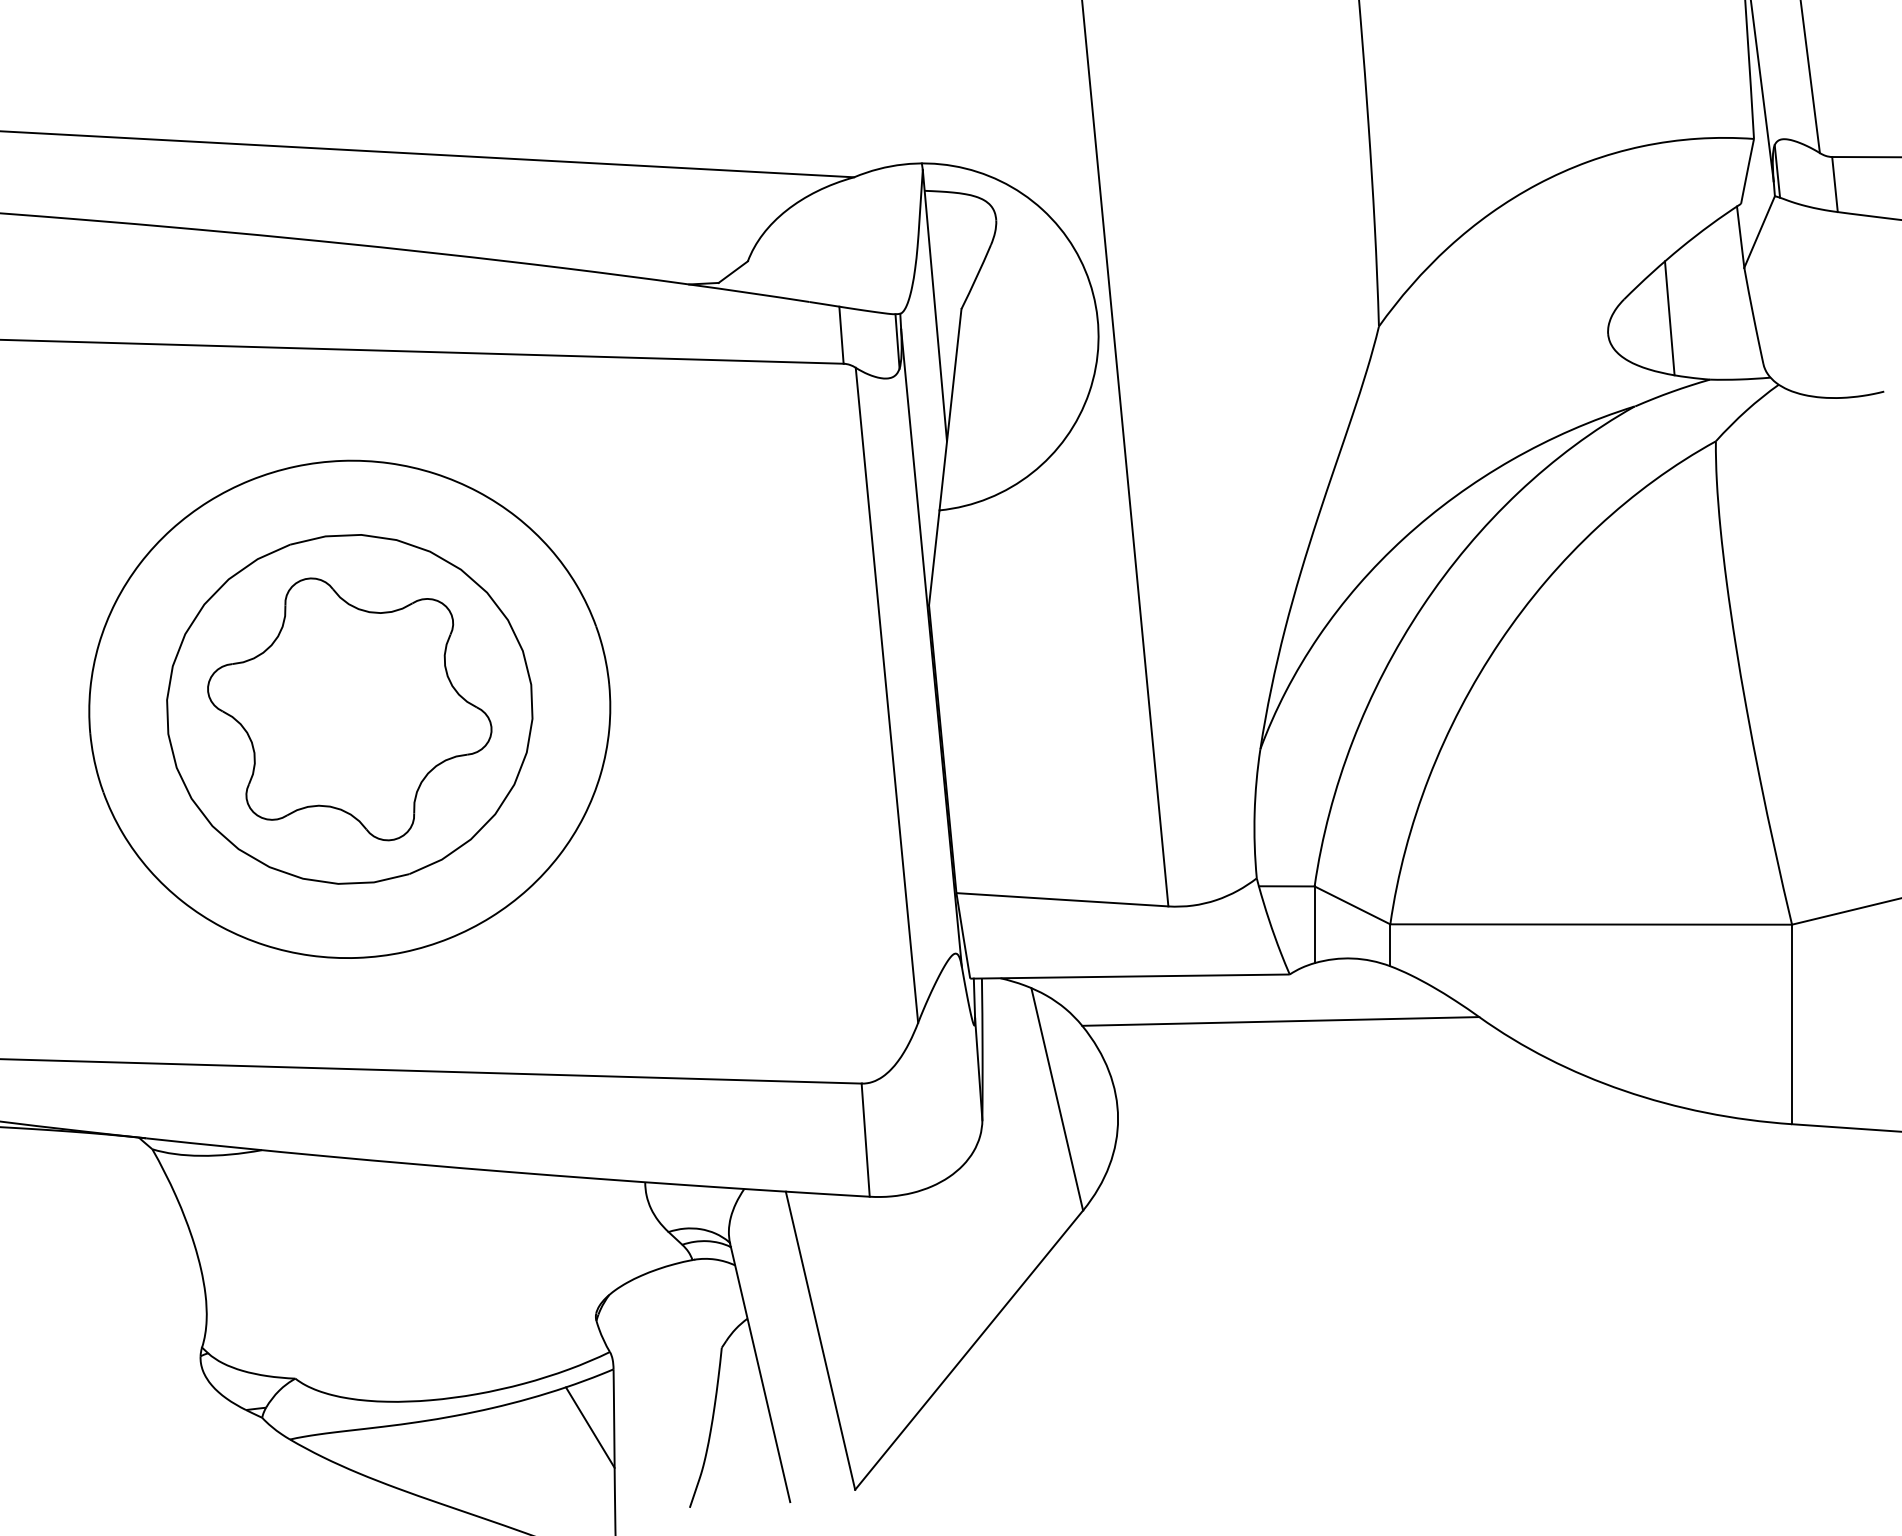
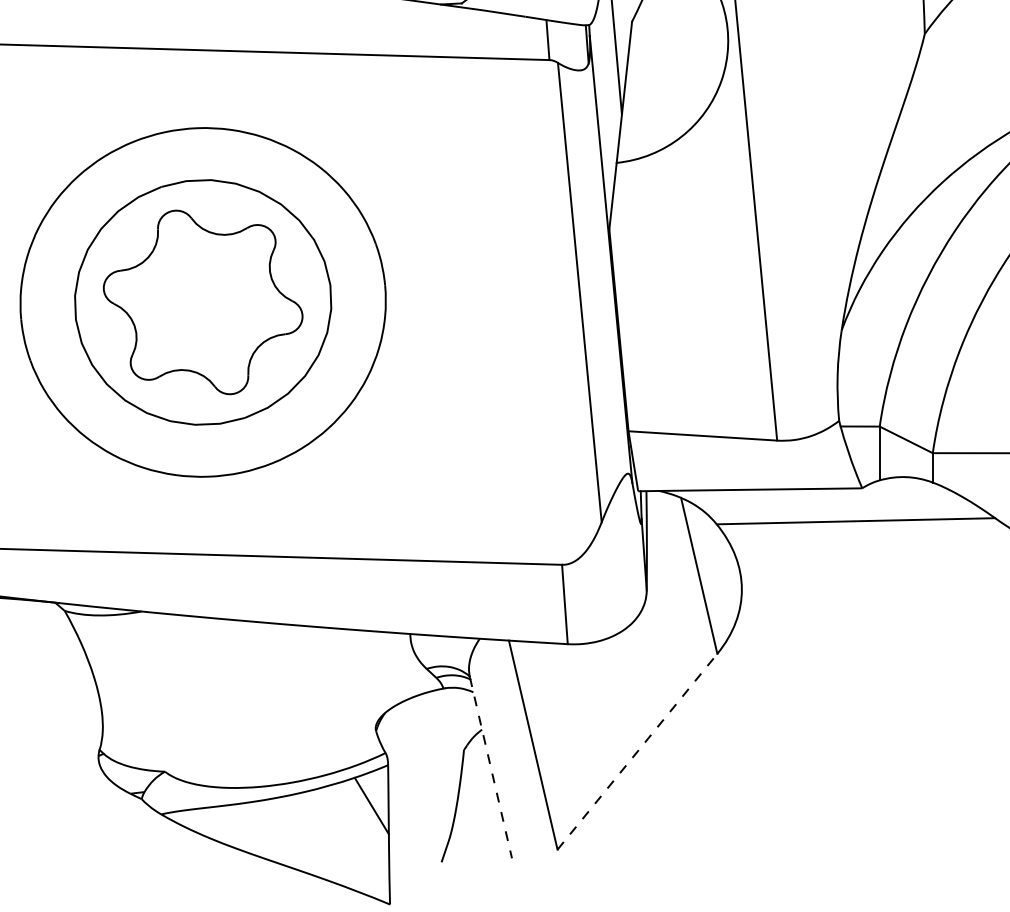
line: (969, 1349) -> (637, 751), solid -> dashed
line: (760, 1373) -> (491, 768), solid -> dashed

